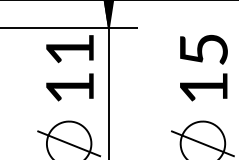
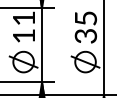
text: (202, 88) -> (85, 36), 15 -> 35

